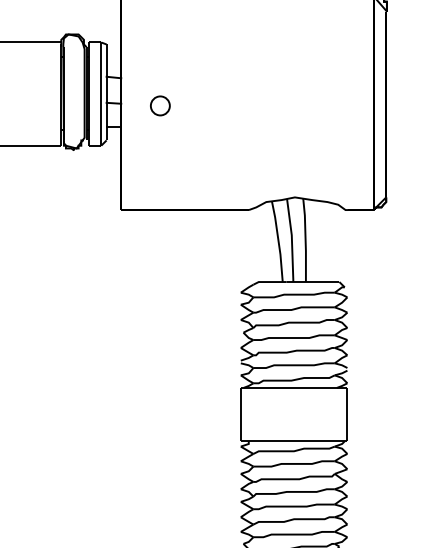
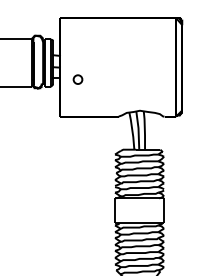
circle: (159, 105) -> (77, 79), moved

